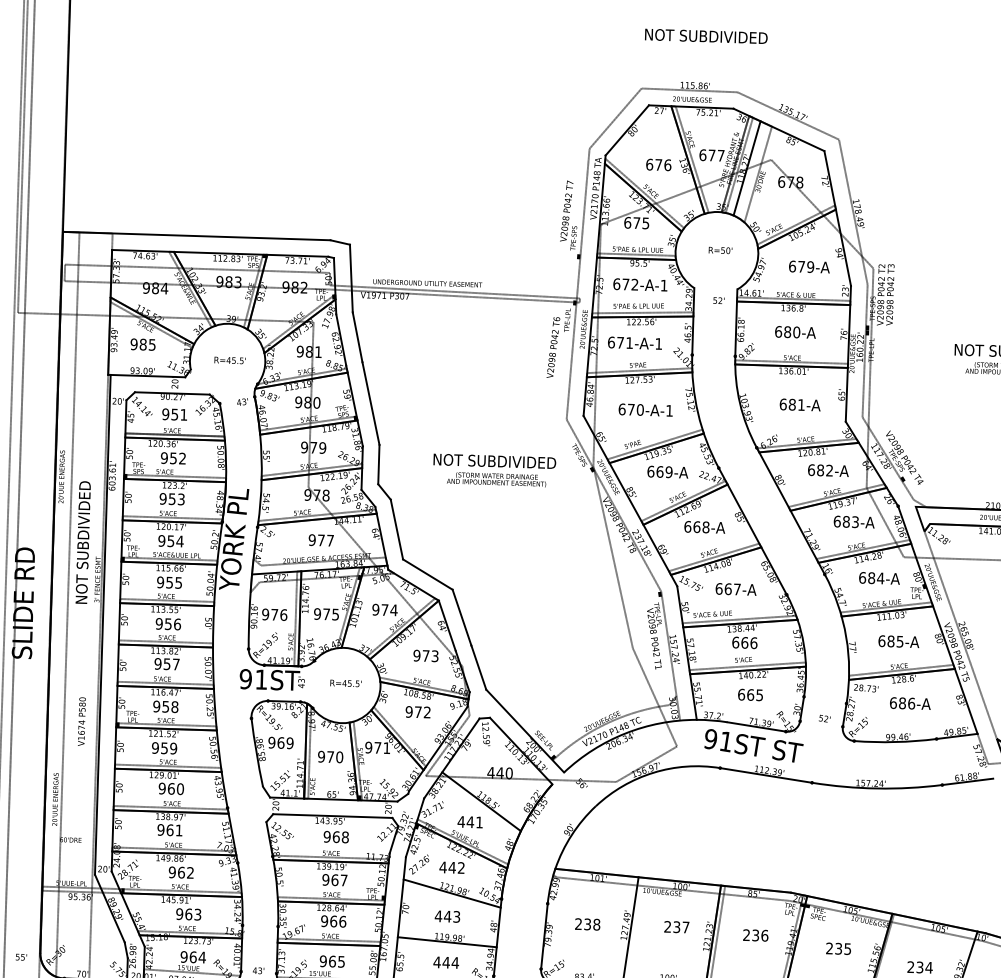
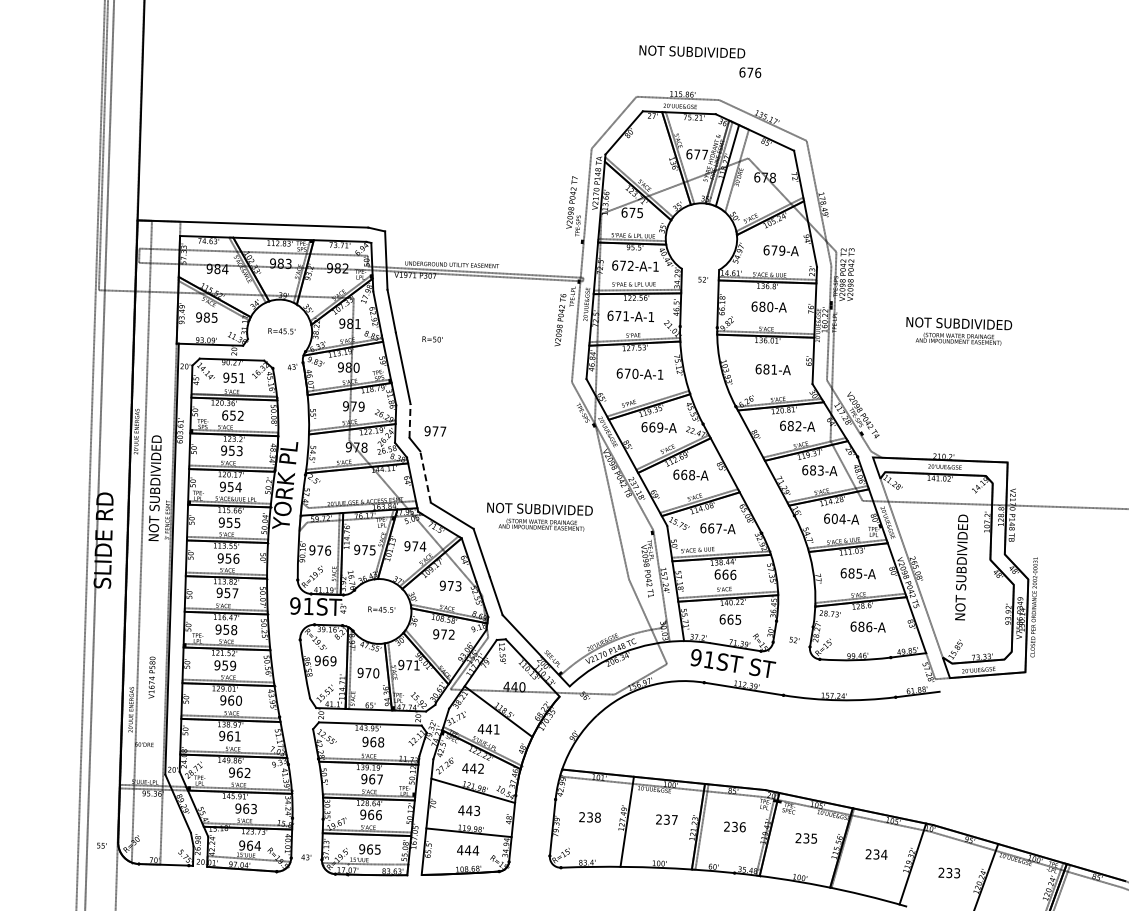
text: (658, 164) -> (750, 72), moved
text: (720, 250) -> (432, 339), moved
text: (164, 458) -> (225, 415), 952 -> 652
line: (379, 465) -> (410, 421), solid -> dashed
text: (494, 469) -> (539, 516), moved
line: (396, 528) -> (425, 476), solid -> dashed
text: (321, 540) -> (435, 431), moved
text: (871, 577) -> (834, 518), 684-A -> 604-A
text: (81, 721) -> (151, 677), moved

